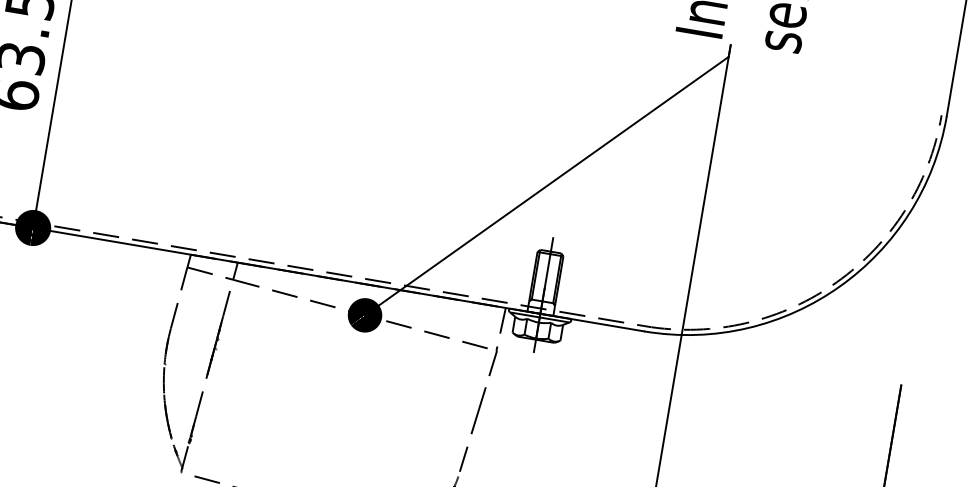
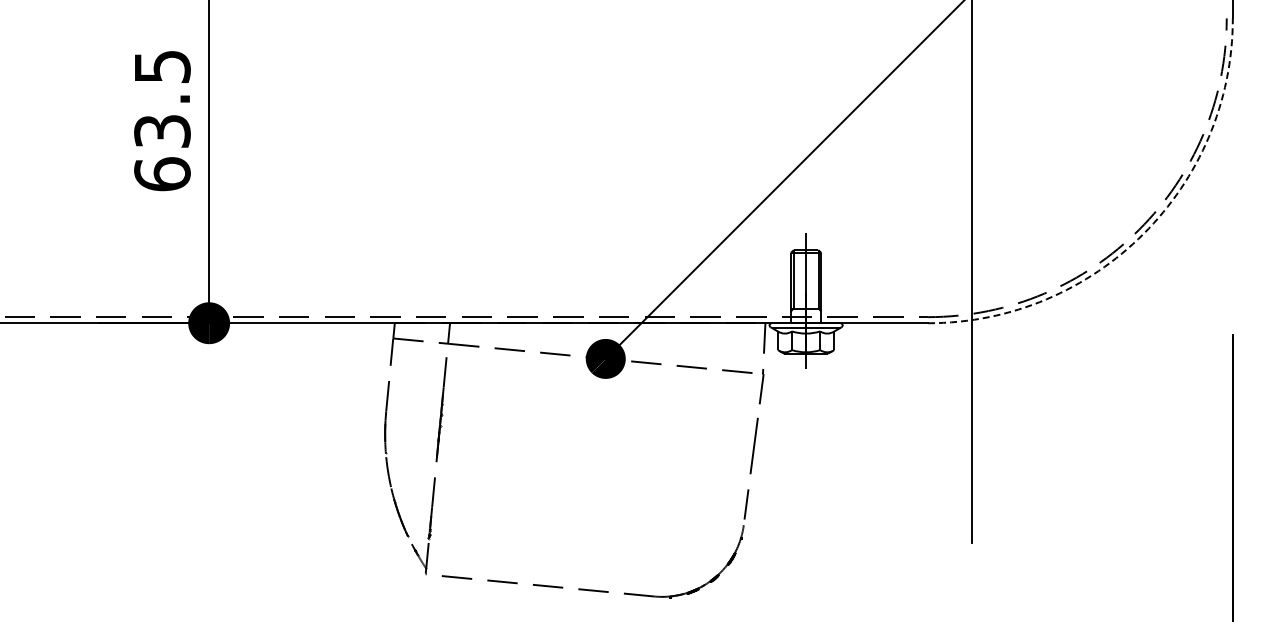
arc: (839, 286) -> (1143, 233), solid -> dashed

